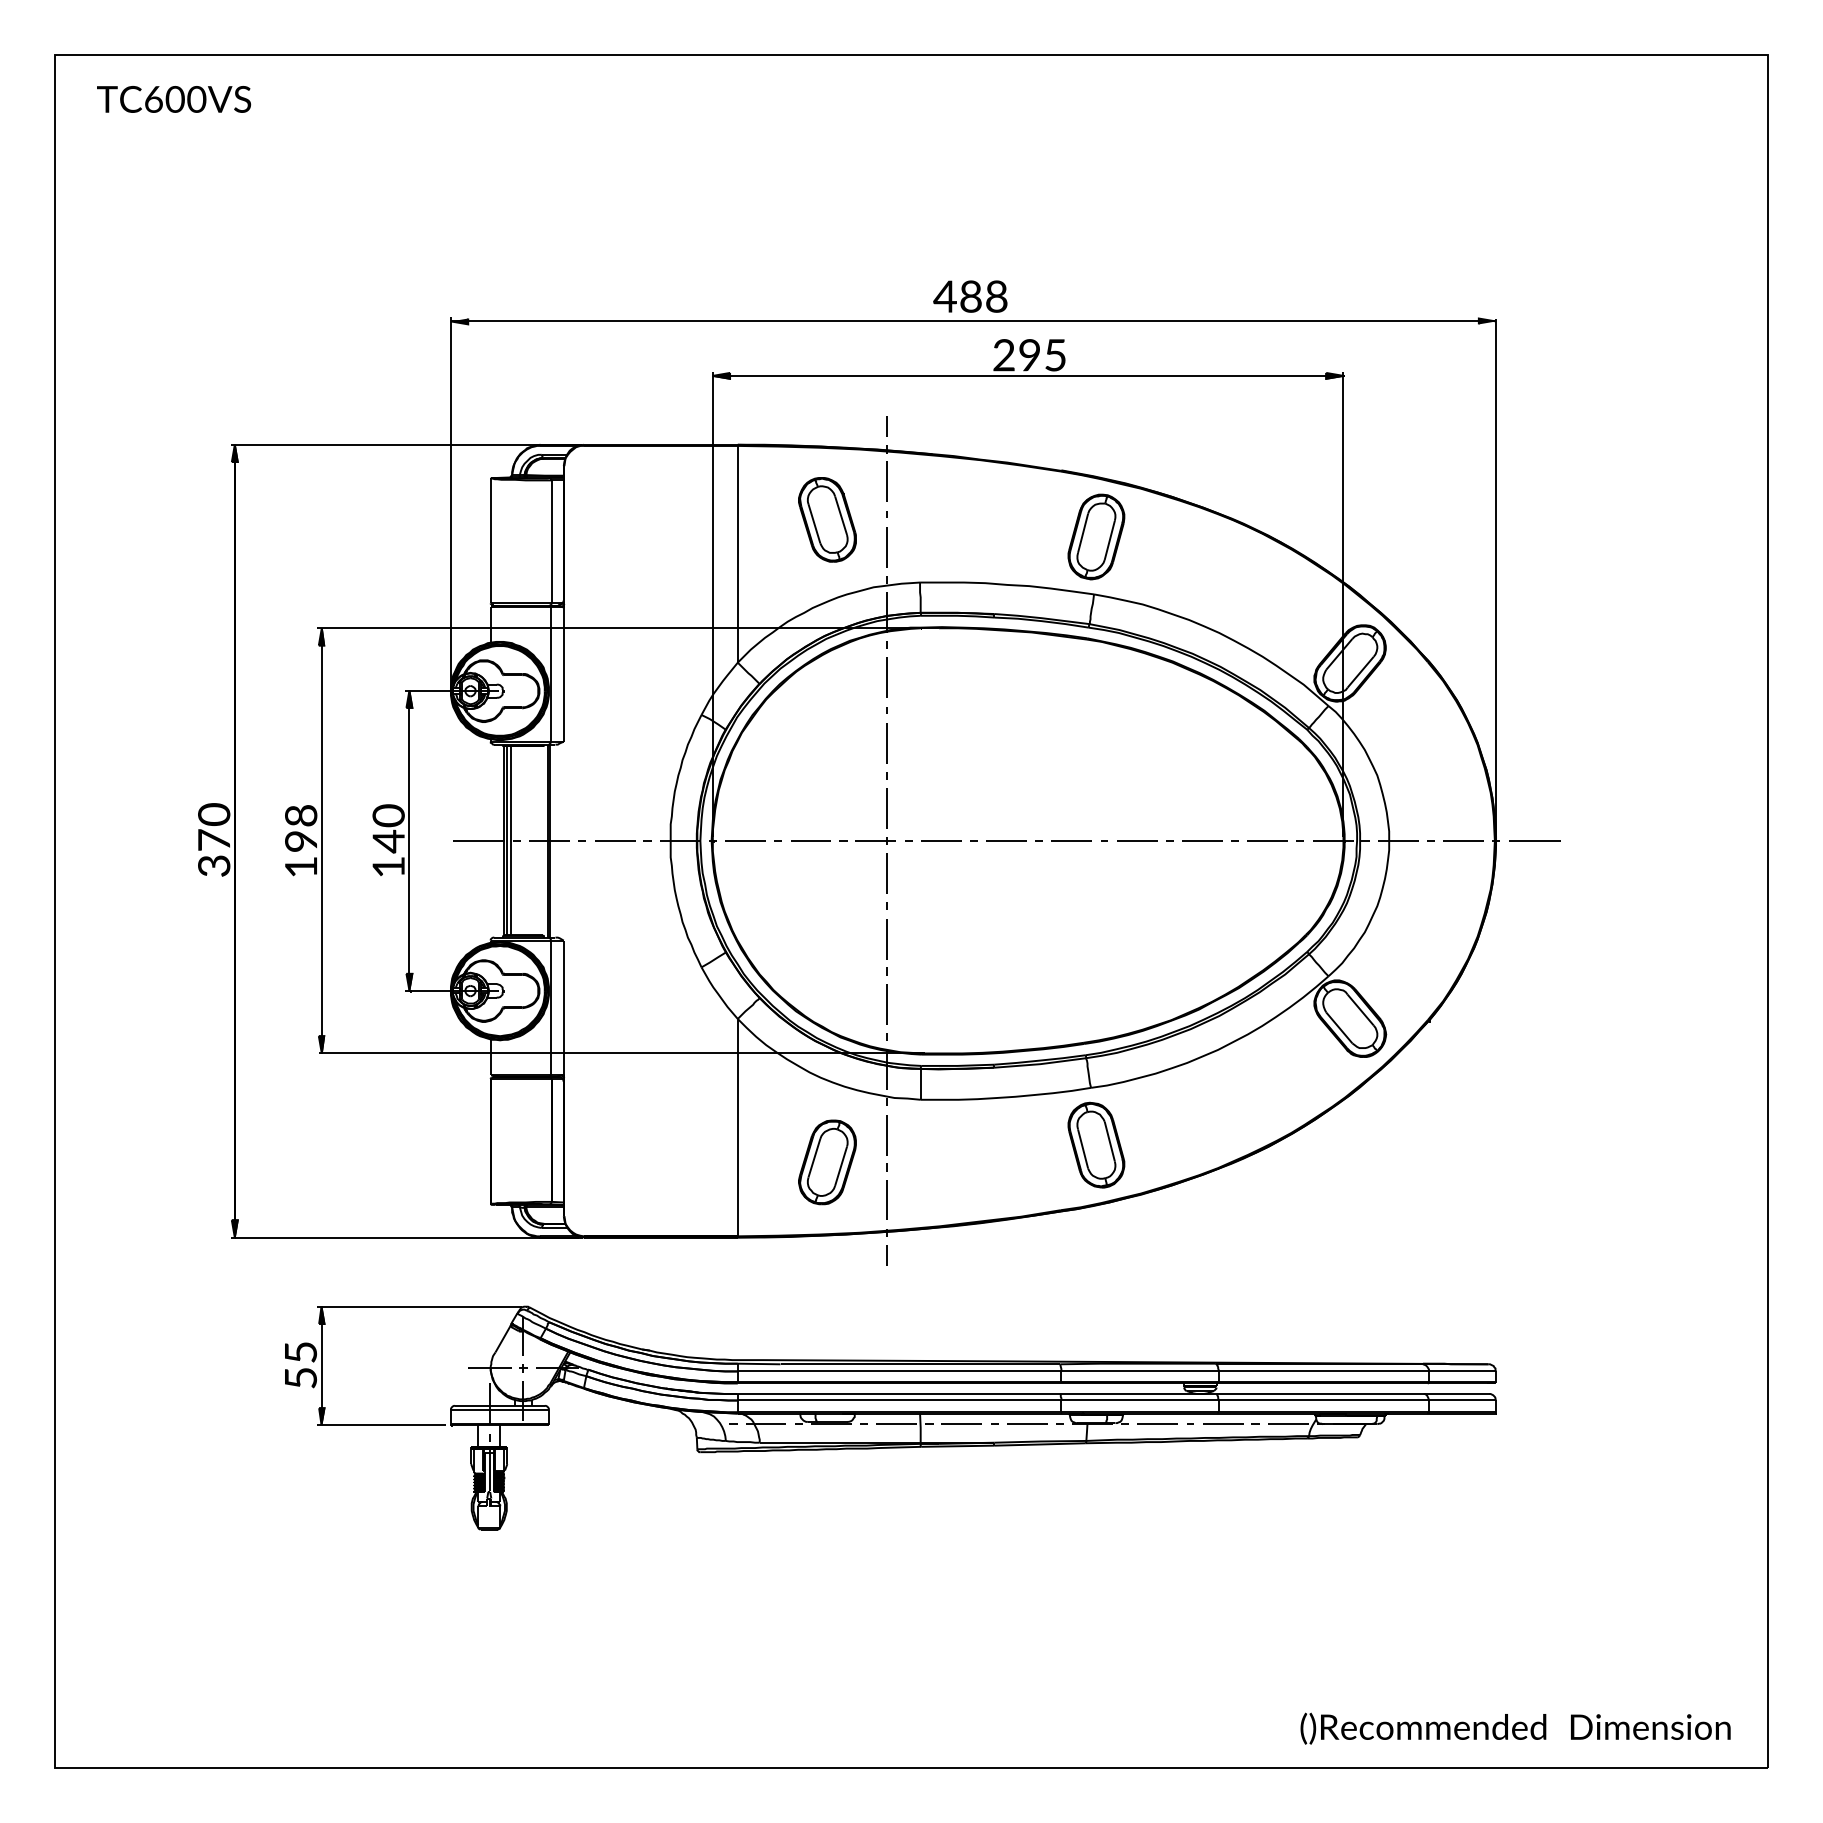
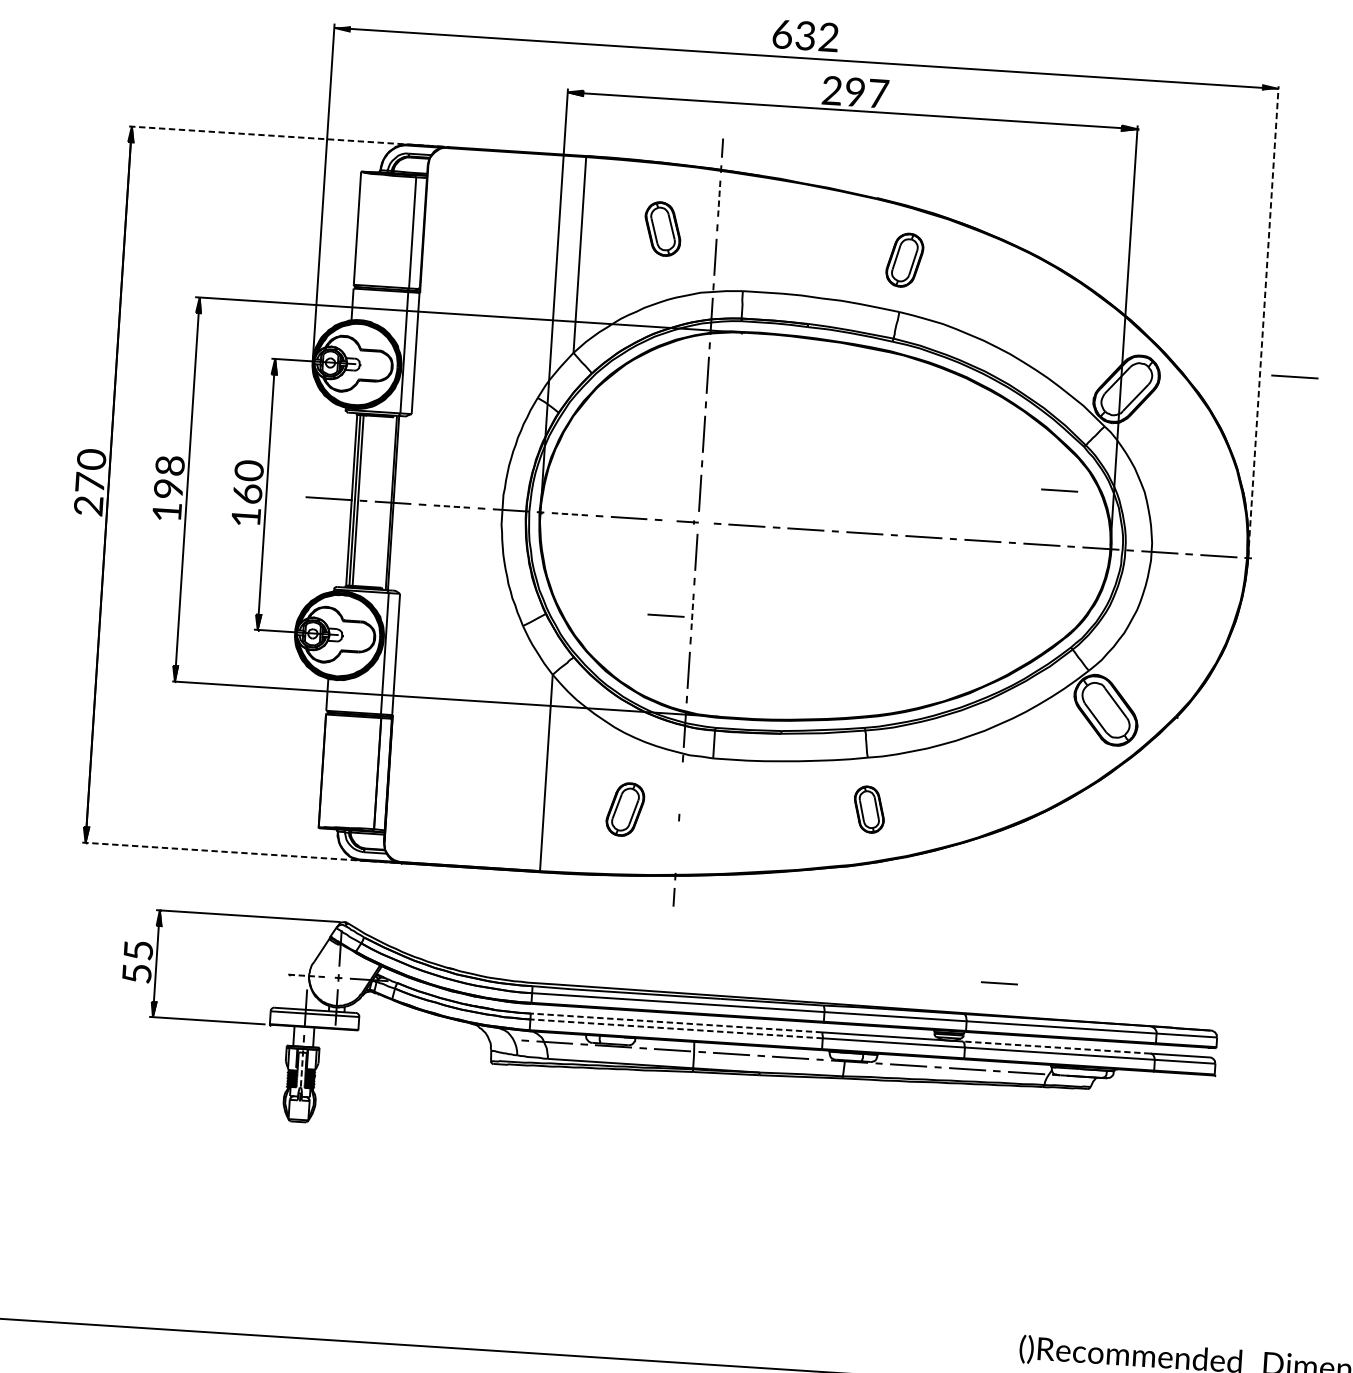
text: (970, 296) -> (805, 35), 488 -> 632
text: (1055, 355) -> (878, 93), 295 -> 297
line: (405, 444) -> (286, 136), solid -> dashed
line: (887, 481) -> (719, 197), solid -> dashed
part: (827, 519) -> (662, 228), size x0.7
part: (1096, 536) -> (904, 259), size x0.7
line: (1496, 578) -> (1263, 321), solid -> dashed
line: (1283, 779) -> (1059, 490), added
line: (615, 840) -> (452, 506), solid -> dashed
line: (746, 840) -> (571, 514), solid -> dashed
part: (875, 840) -> (687, 521), size x0.6
line: (1534, 840) -> (1294, 376), moved
text: (388, 841) -> (247, 494), 140 -> 160
text: (215, 865) -> (89, 505), 370 -> 270
line: (887, 938) -> (692, 610), solid -> dashed
line: (858, 945) -> (666, 615), added
line: (886, 1135) -> (680, 788), removed
part: (1096, 1144) -> (869, 809), size x0.6
part: (827, 1162) -> (625, 809), size x0.7
line: (886, 1199) -> (676, 846), removed
line: (404, 1237) -> (238, 852), solid -> dashed
line: (1252, 1326) -> (999, 982), added
line: (489, 1368) -> (307, 976), solid -> dashed
line: (898, 1393) -> (676, 1022), solid -> dashed
line: (1320, 1393) -> (1057, 1047), solid -> dashed
line: (899, 1400) -> (676, 1028), solid -> dashed
line: (489, 1470) -> (302, 1068), solid -> dashed

